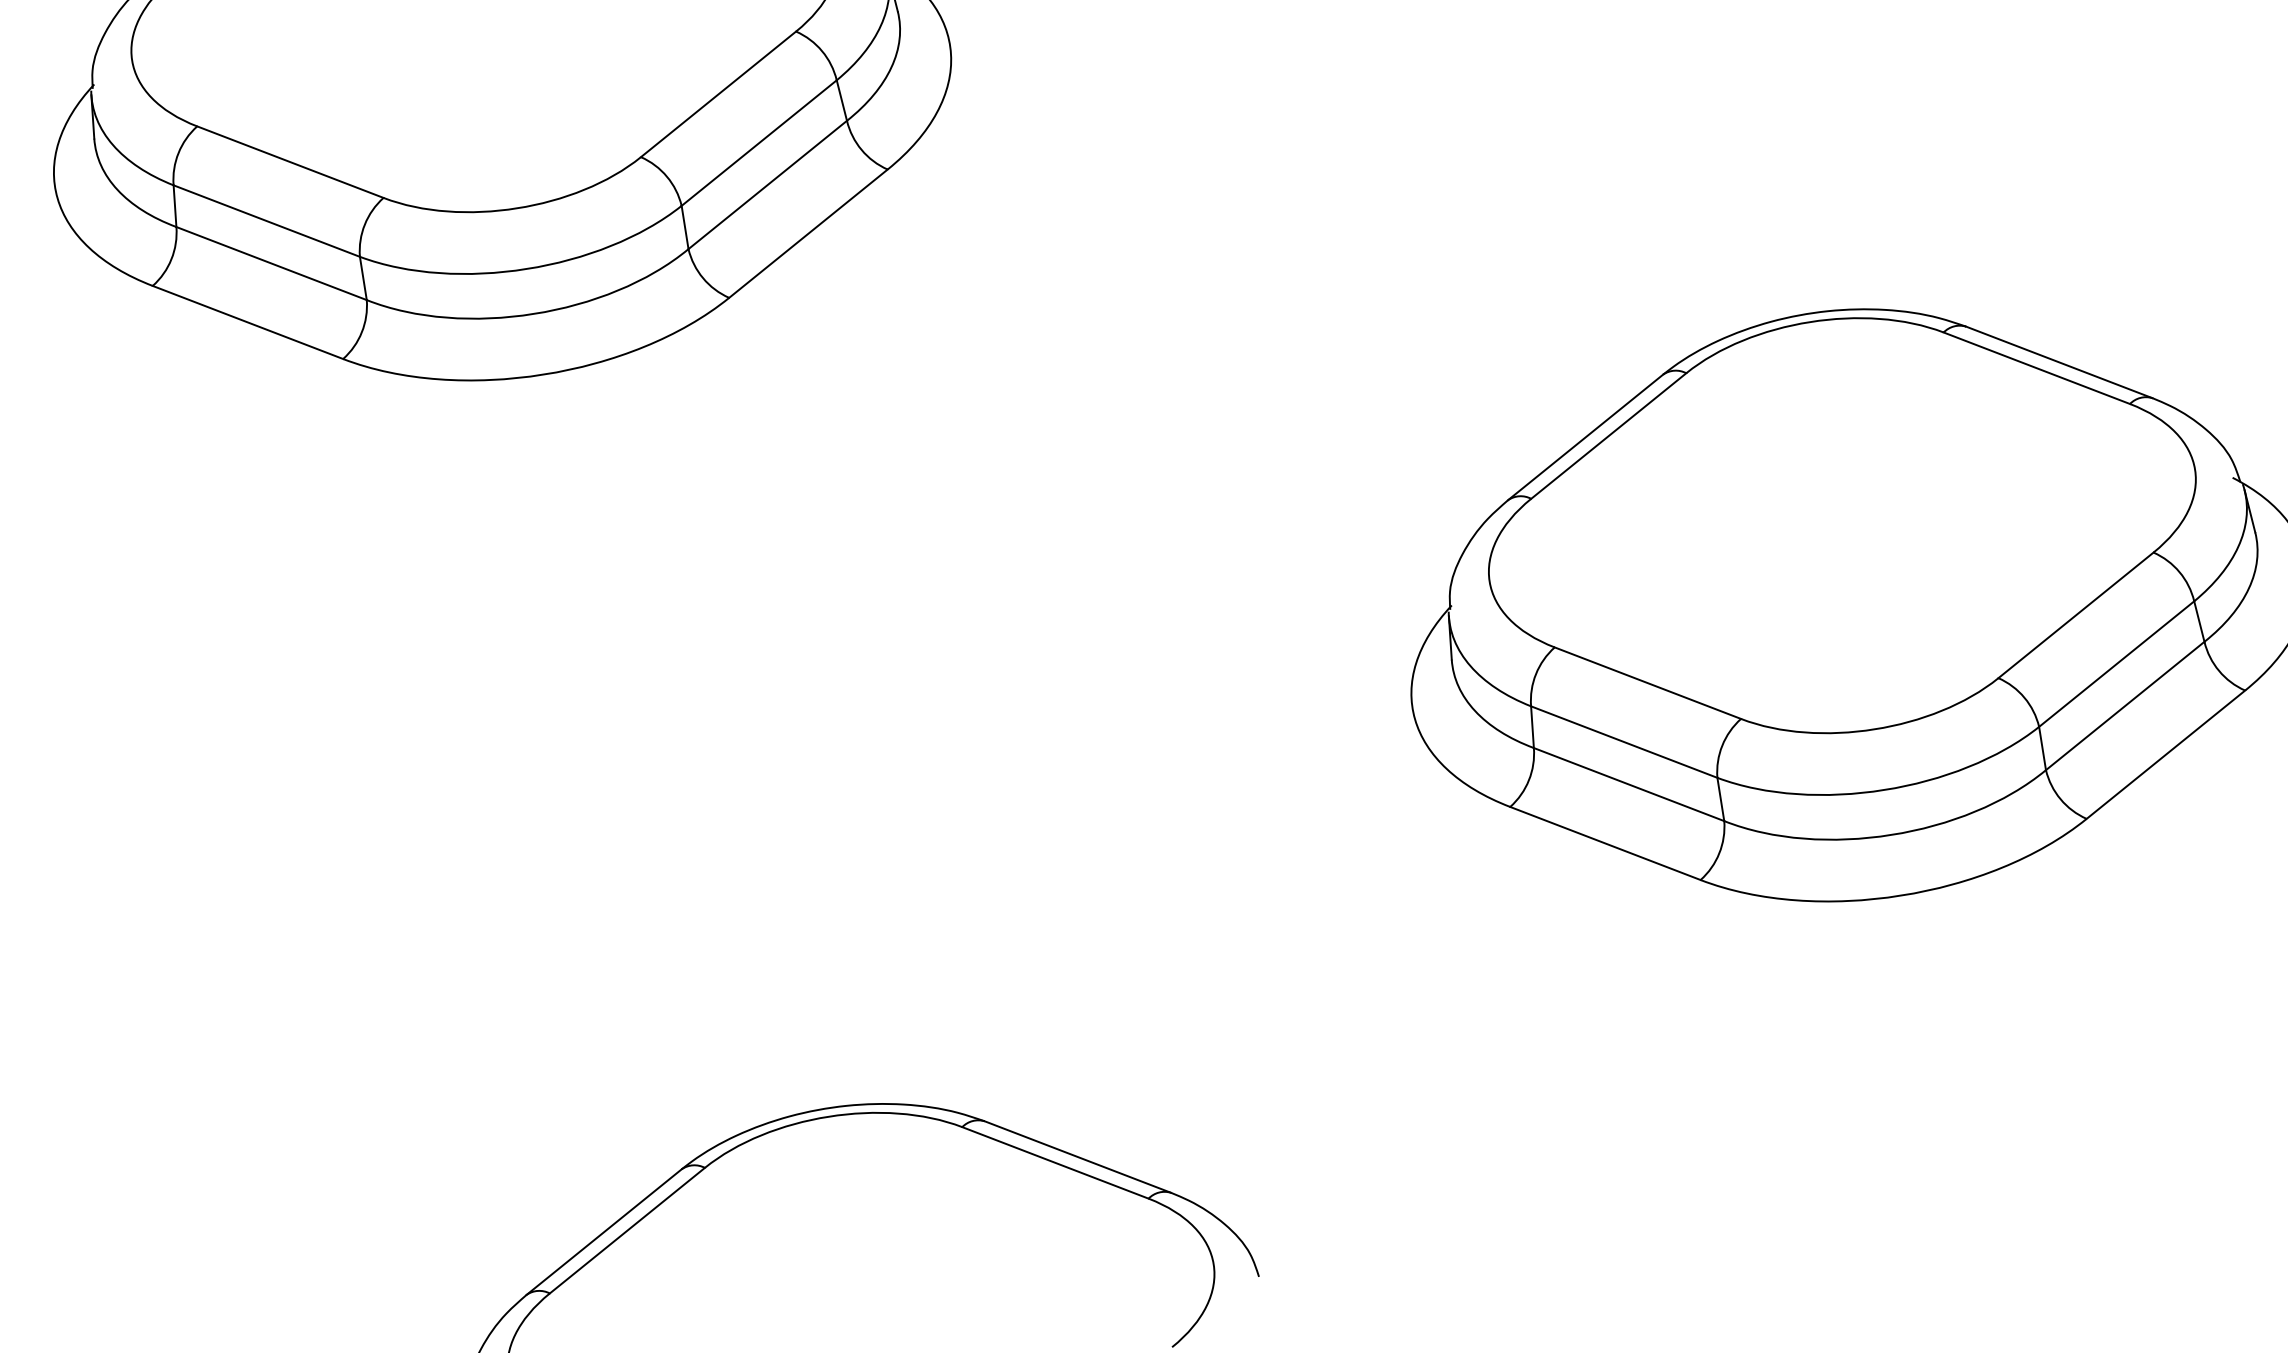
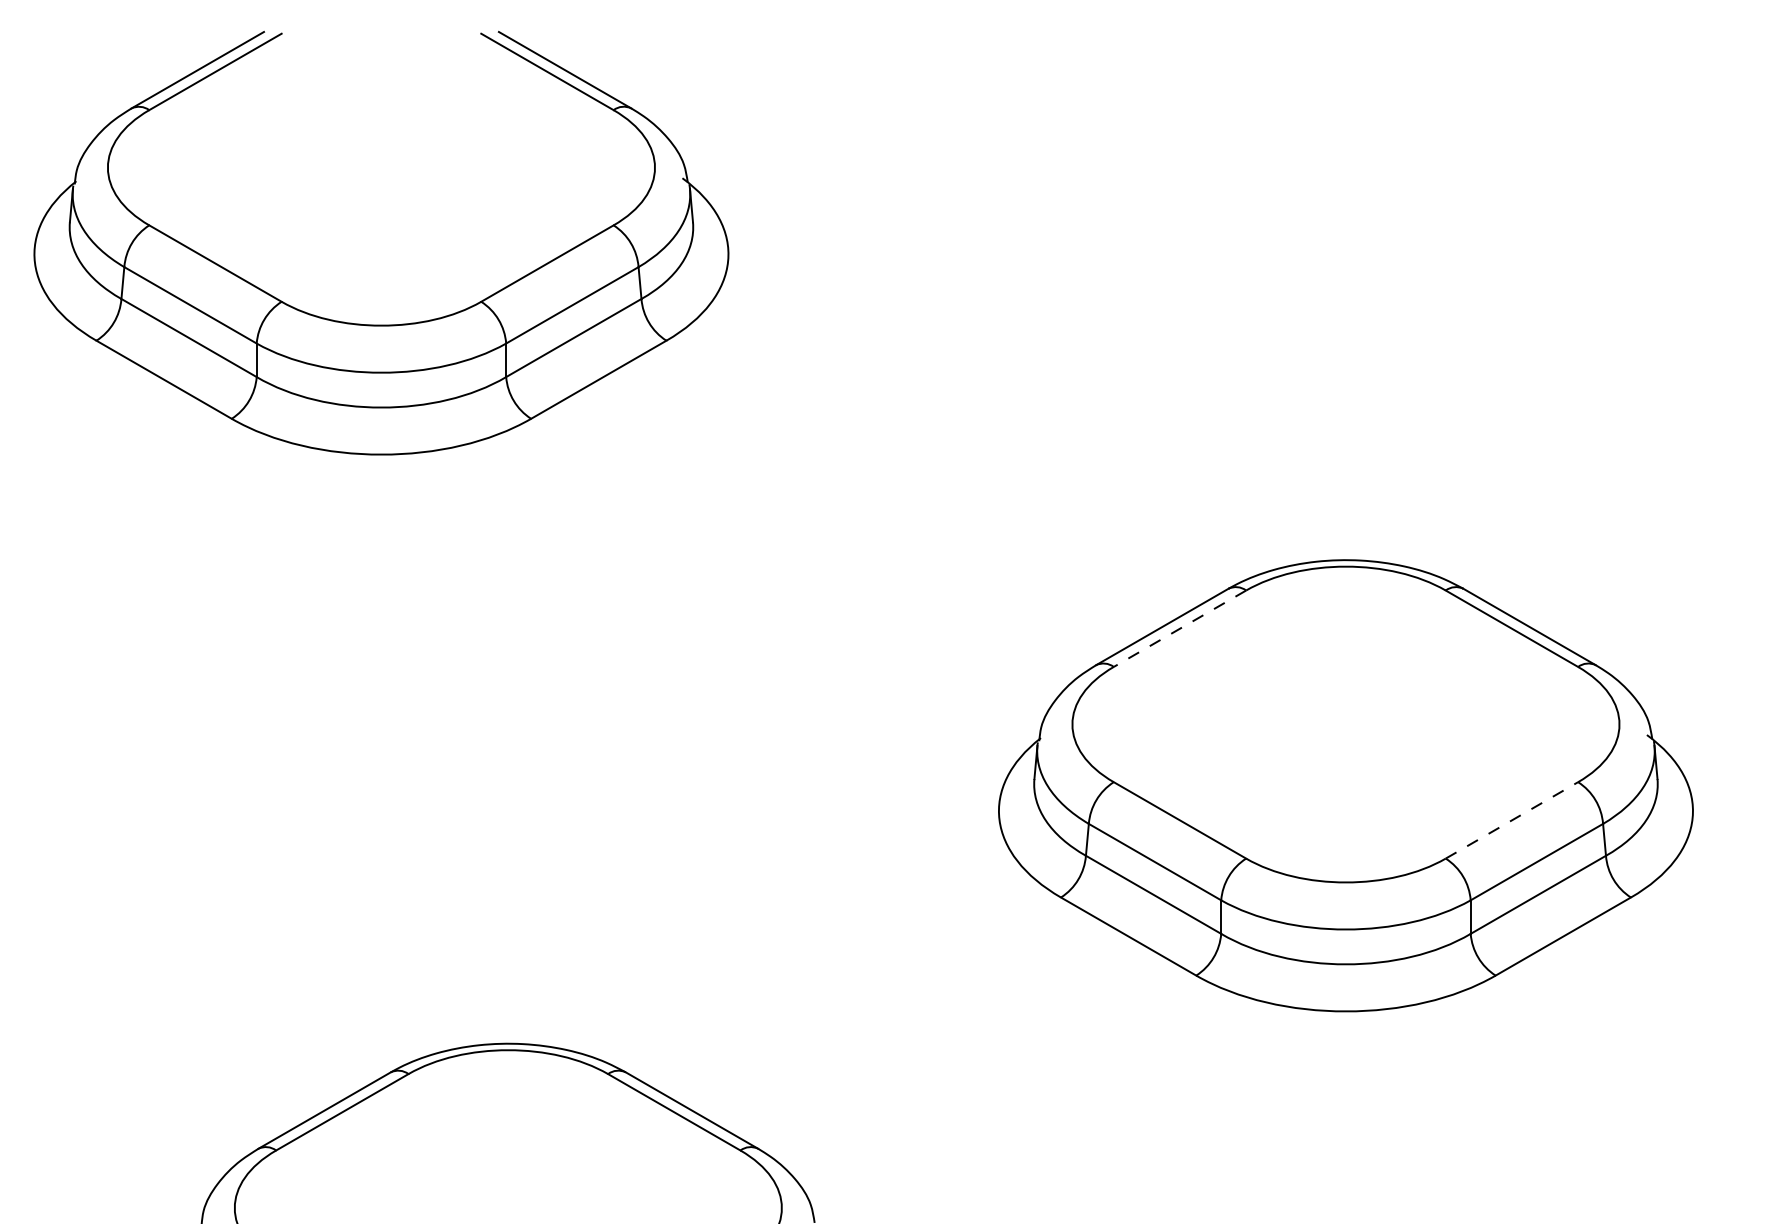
line: (1608, 435) -> (1179, 628), solid -> dashed
line: (2076, 615) -> (1512, 820), solid -> dashed

